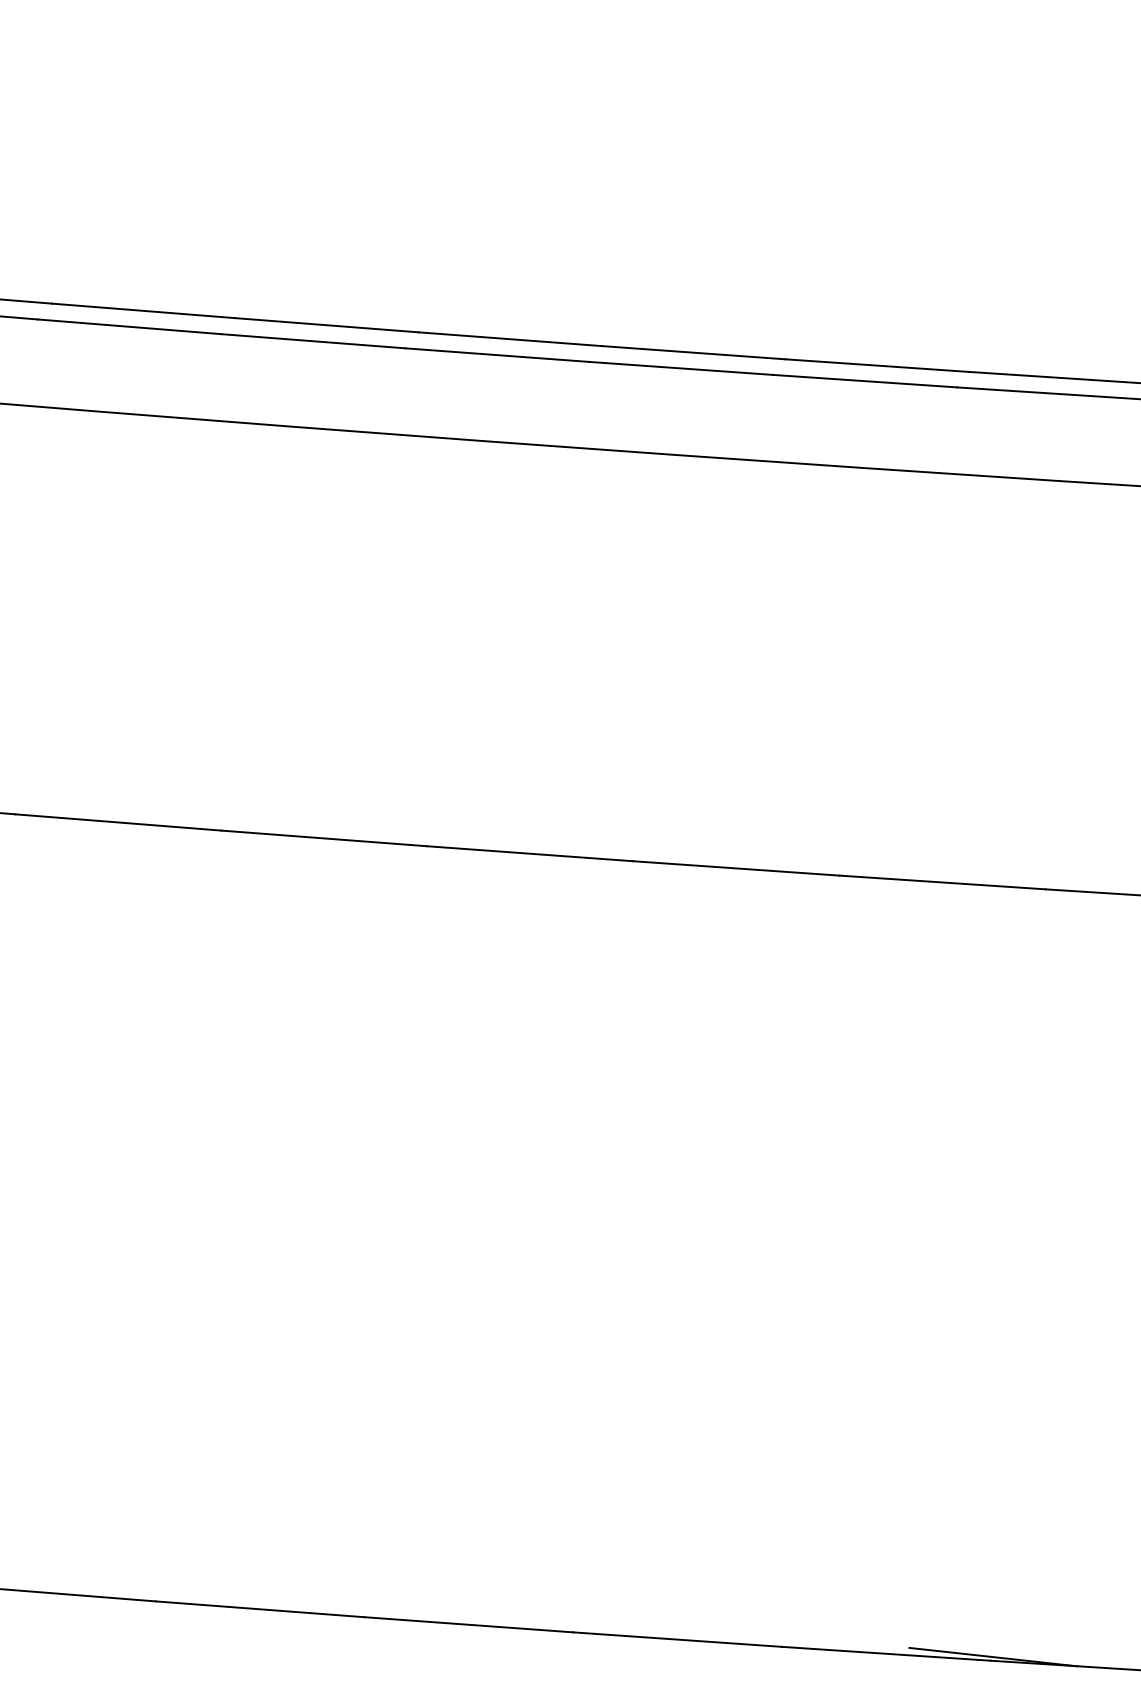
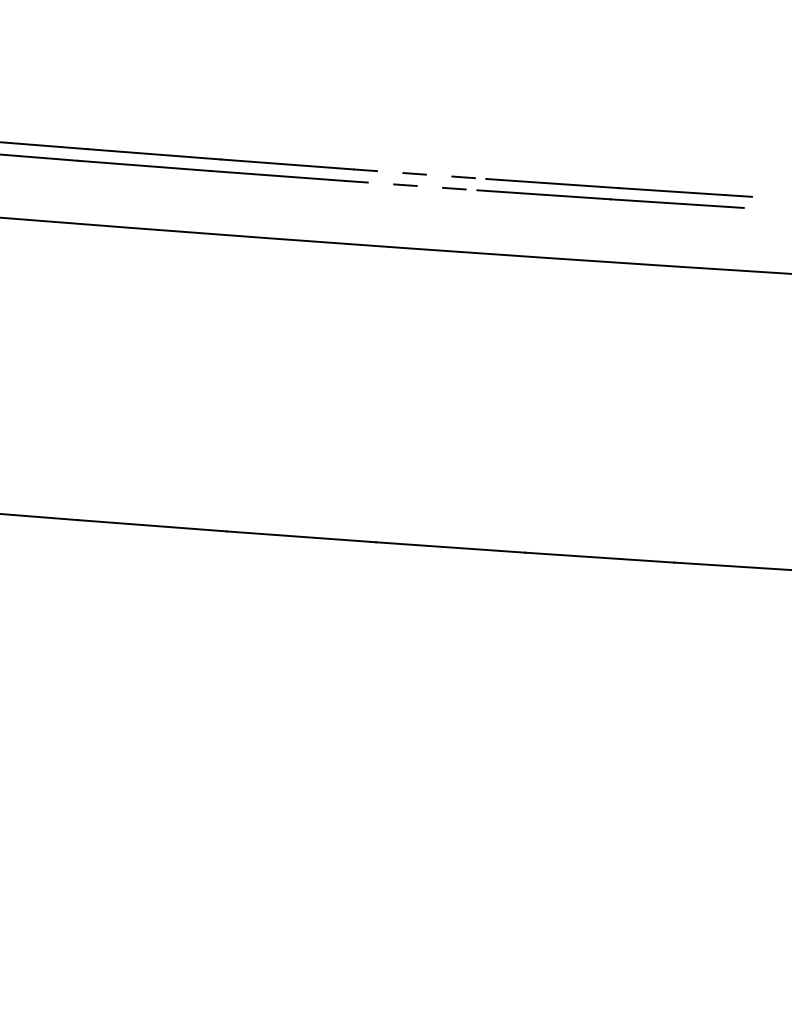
line: (693, 352) -> (419, 174), solid -> dashed
line: (681, 368) -> (411, 185), solid -> dashed

